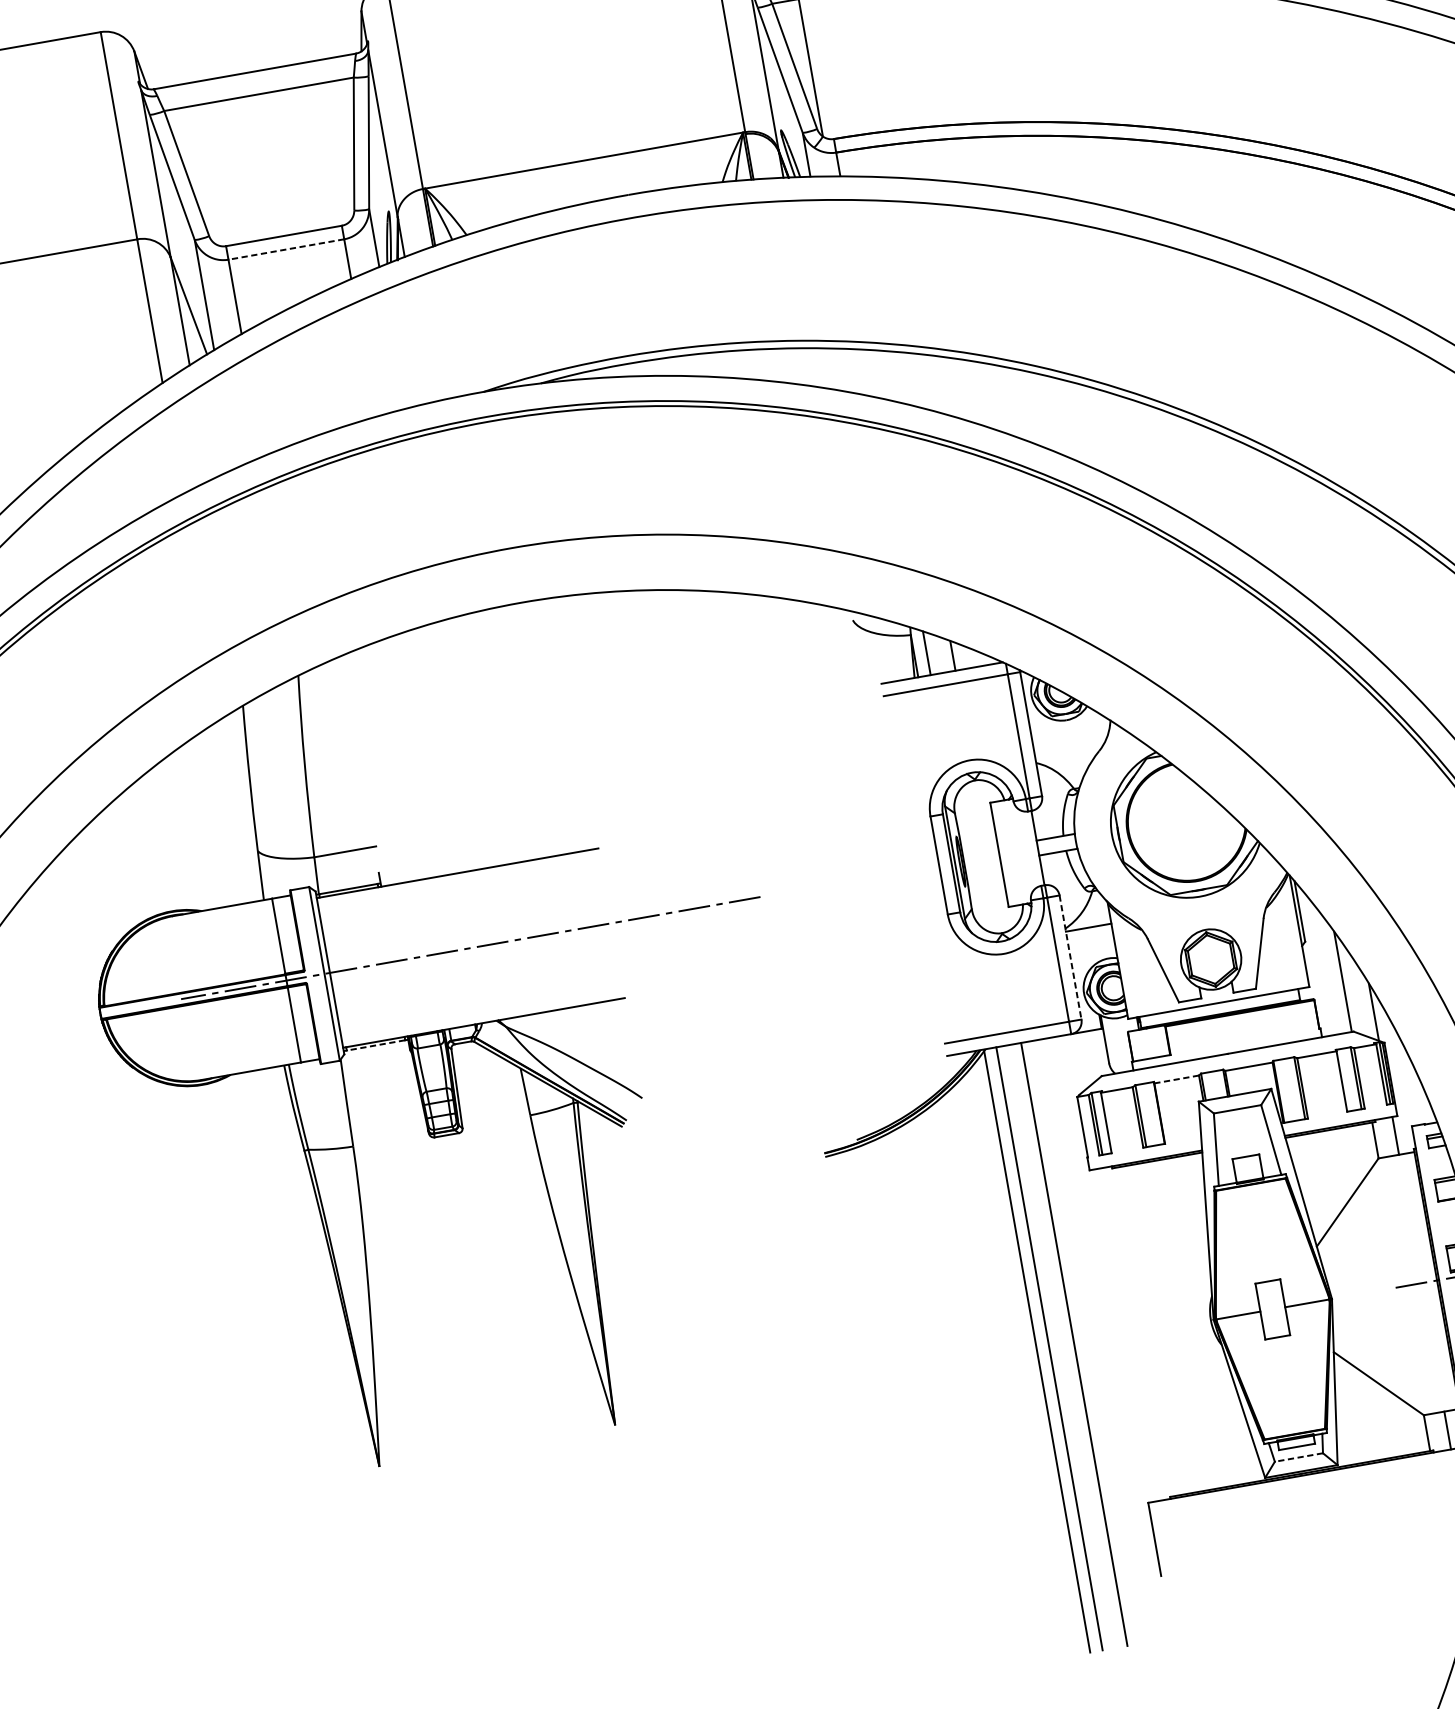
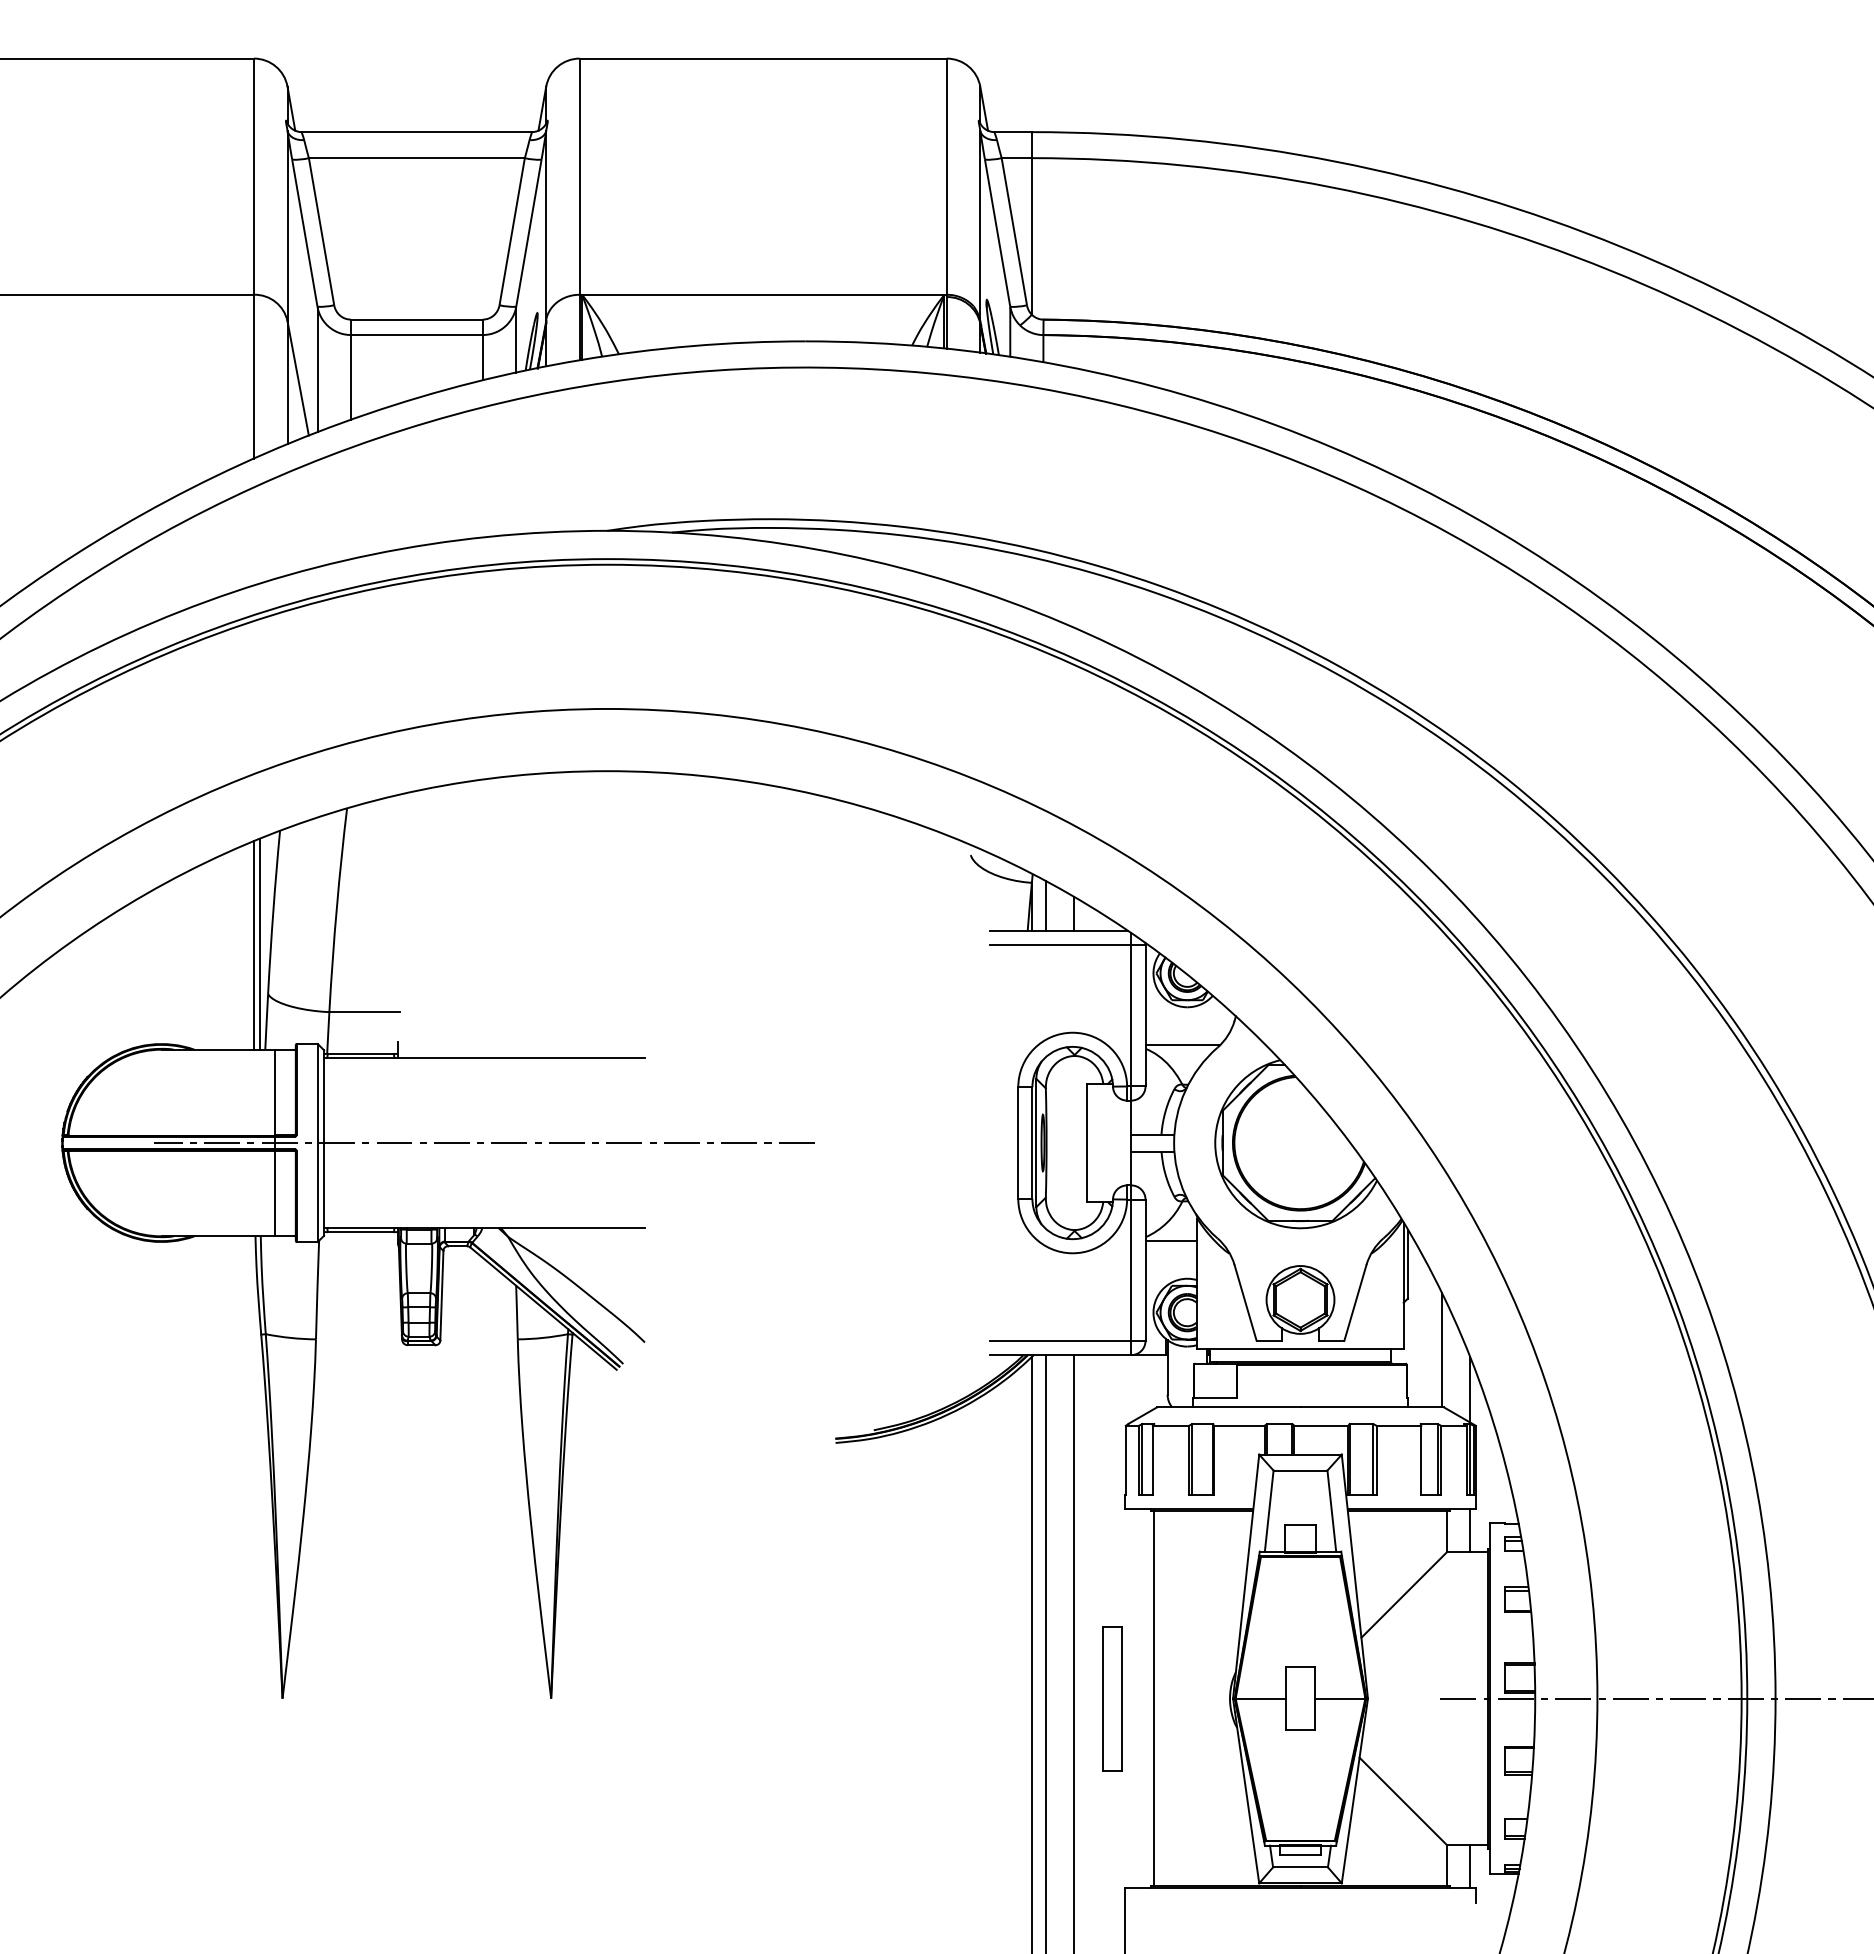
line: (286, 249) -> (416, 335), dashed -> solid
line: (1068, 754) -> (1182, 1045), added
line: (242, 807) -> (259, 943), added
line: (238, 810) -> (254, 945), added
line: (1070, 957) -> (1145, 1270), dashed -> solid
line: (375, 1045) -> (360, 1232), dashed -> solid
line: (1176, 1079) -> (1238, 1425), dashed -> solid
line: (1144, 1331) -> (1154, 1698), added
part: (1107, 1338) -> (1112, 1698), added
line: (1298, 1457) -> (1300, 1867), dashed -> solid

